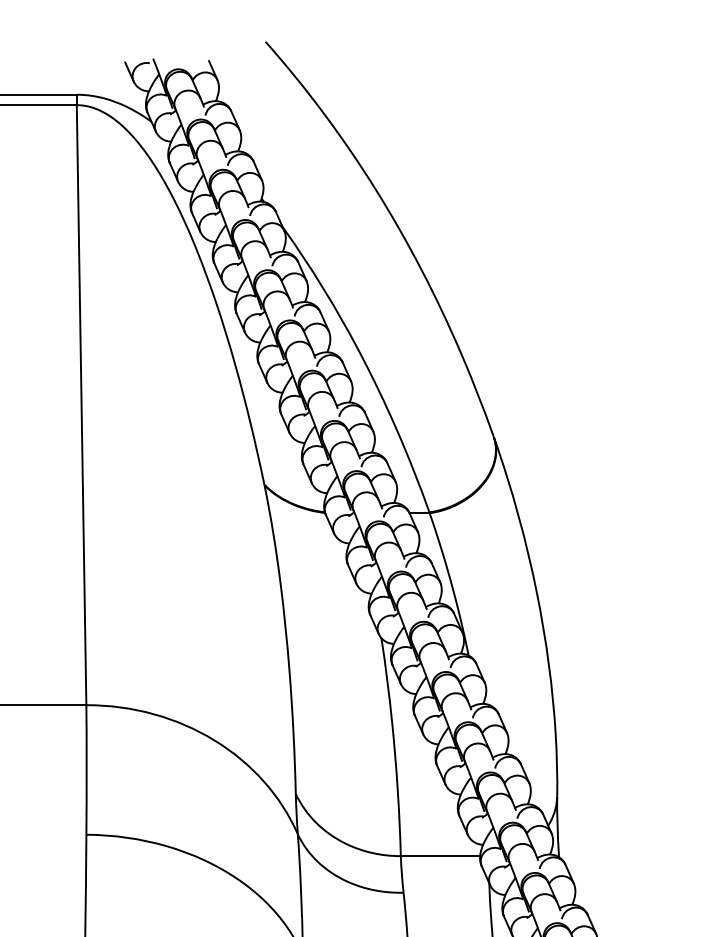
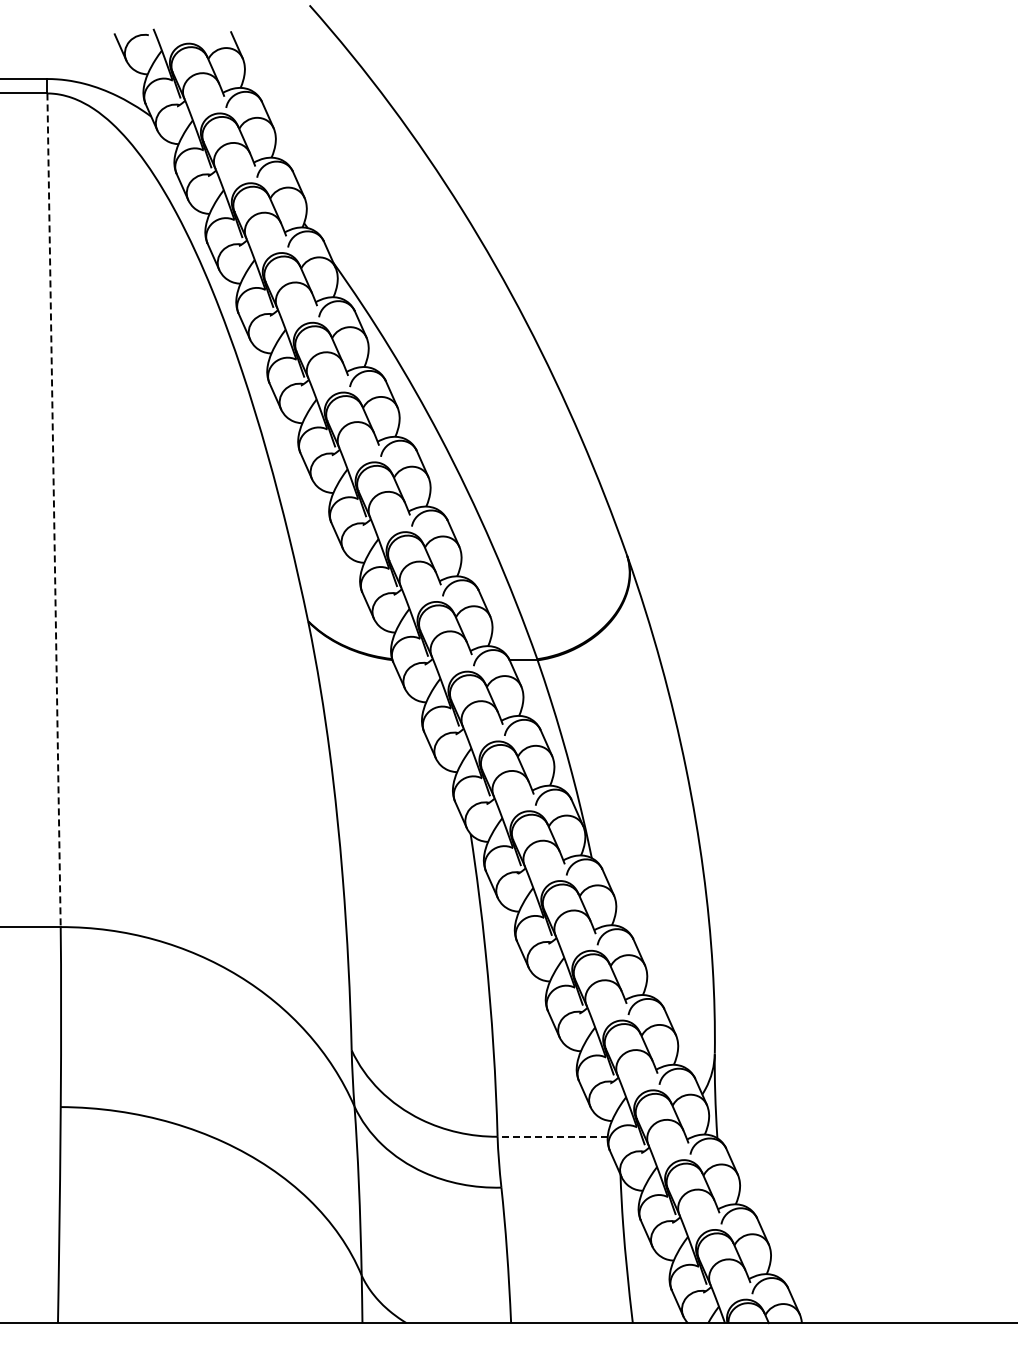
line: (81, 405) -> (54, 510), solid -> dashed
line: (440, 855) -> (552, 1136), solid -> dashed

